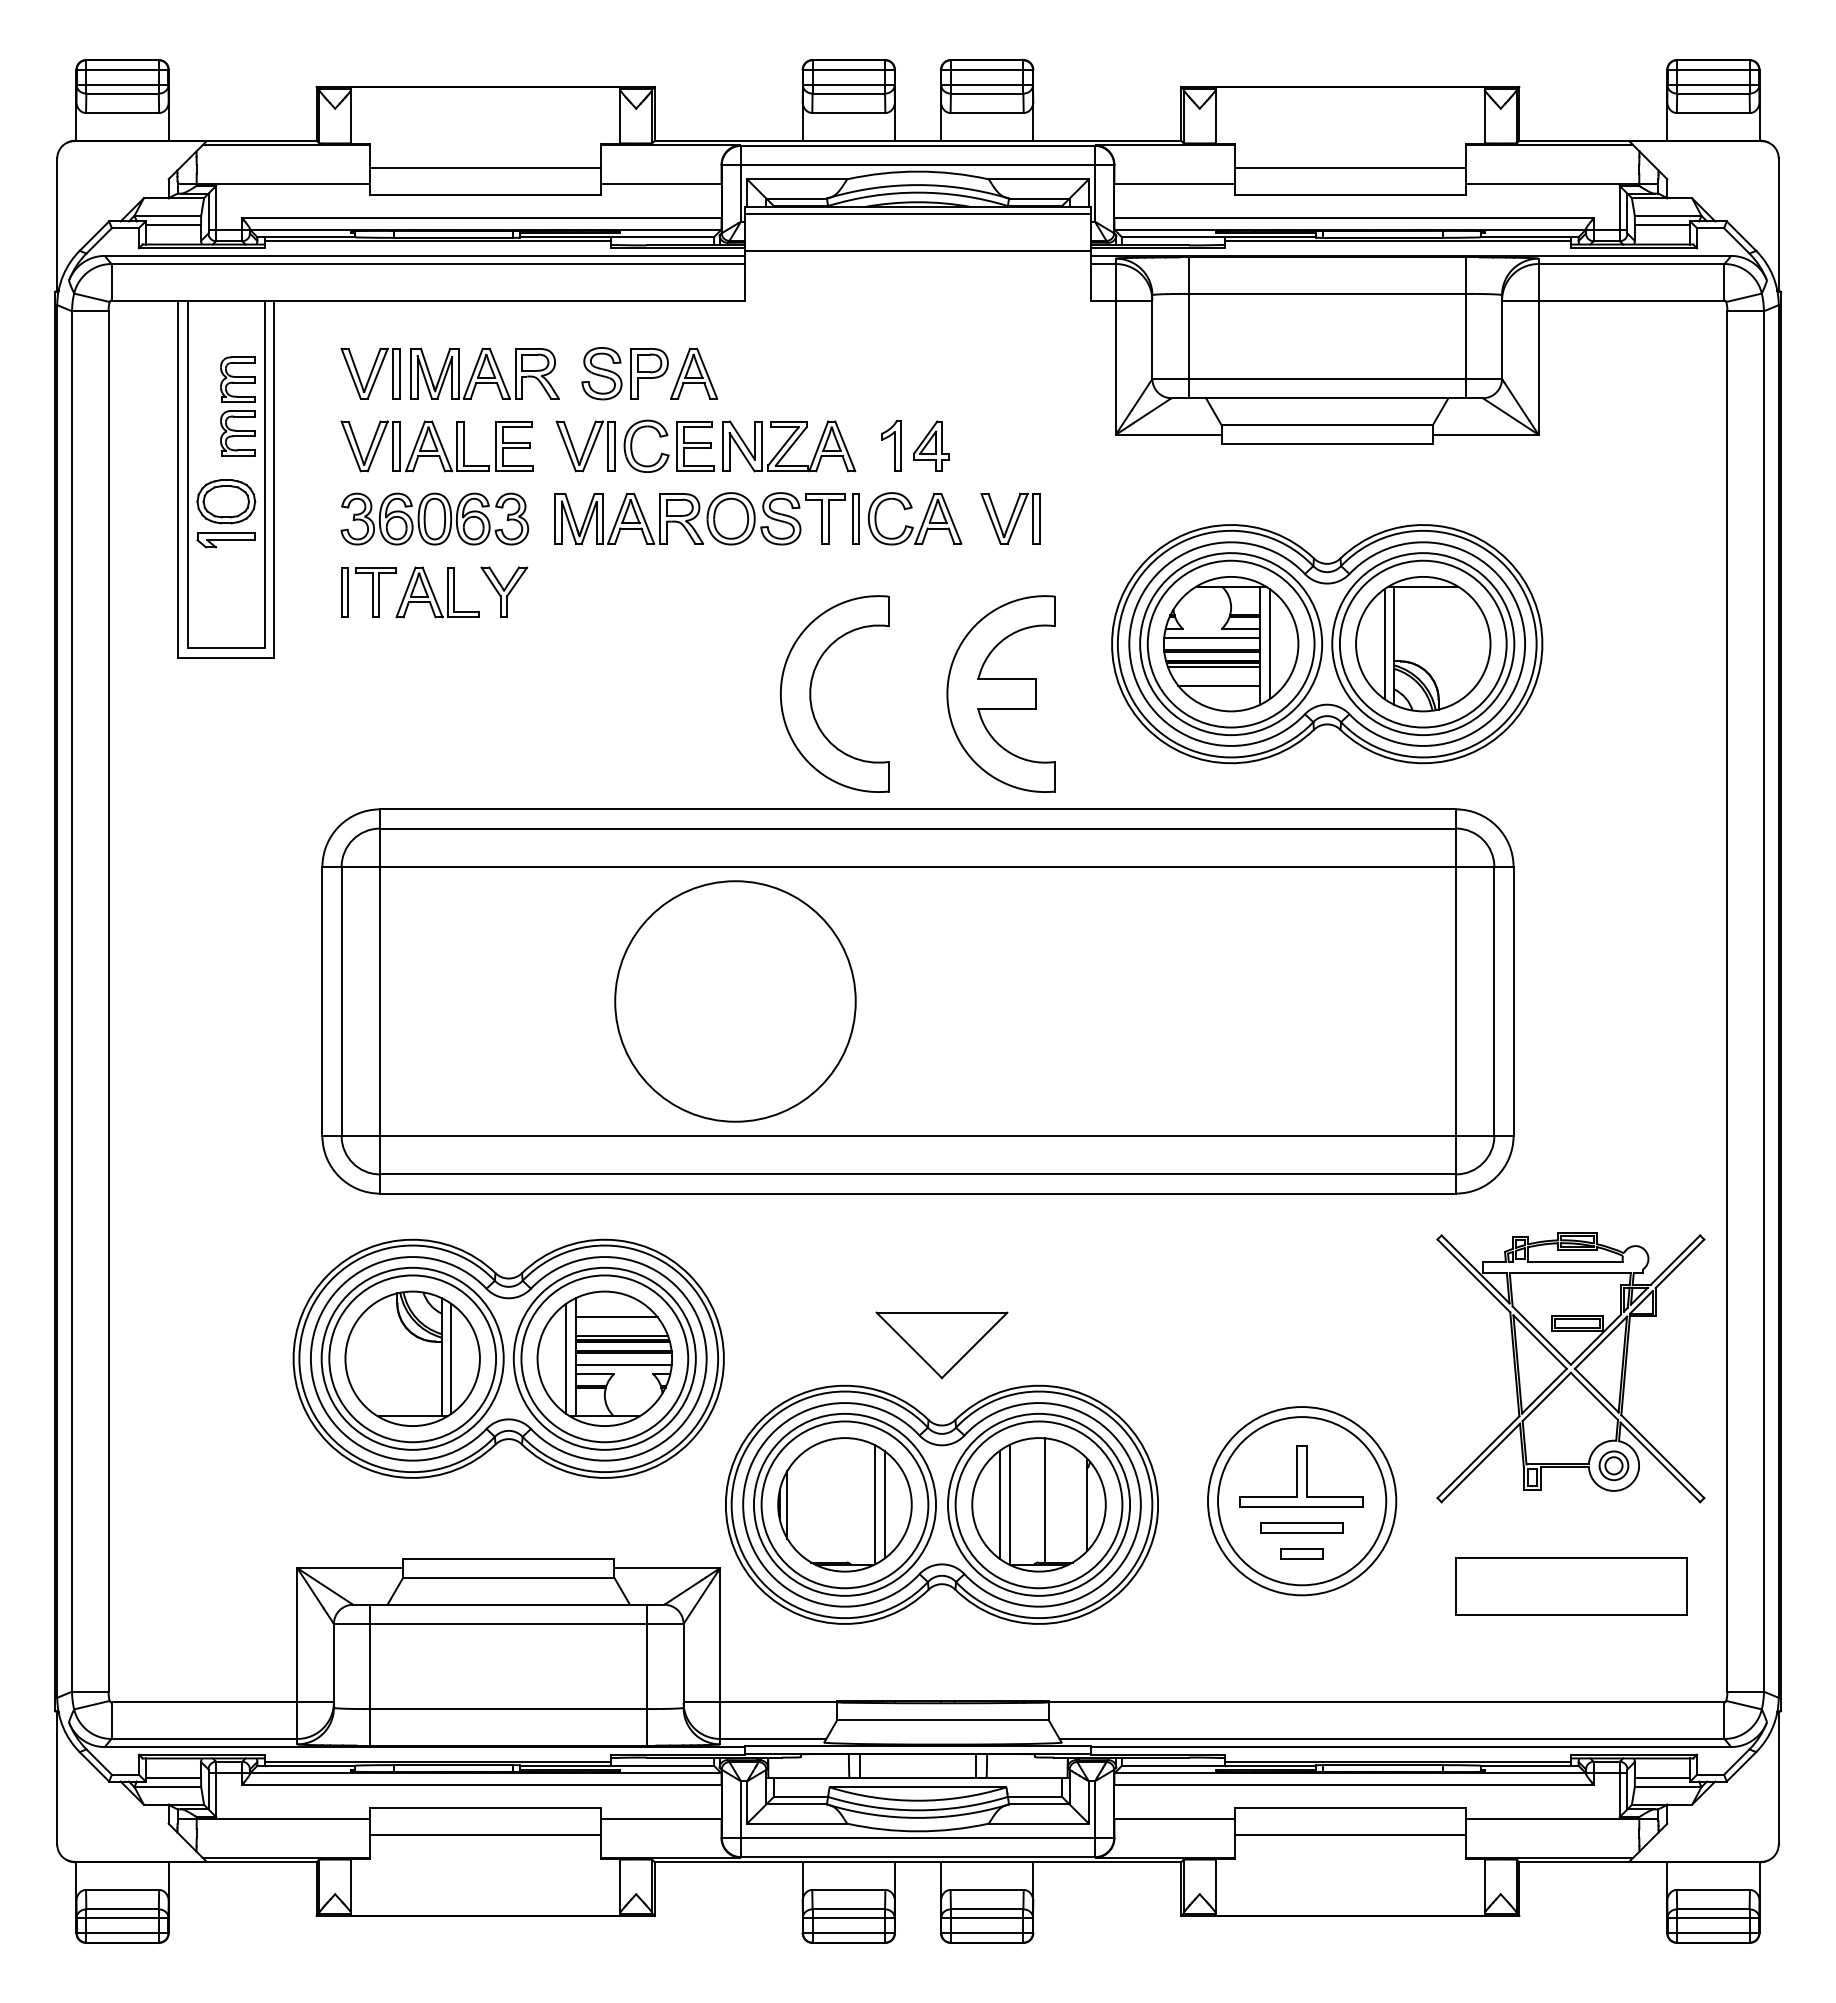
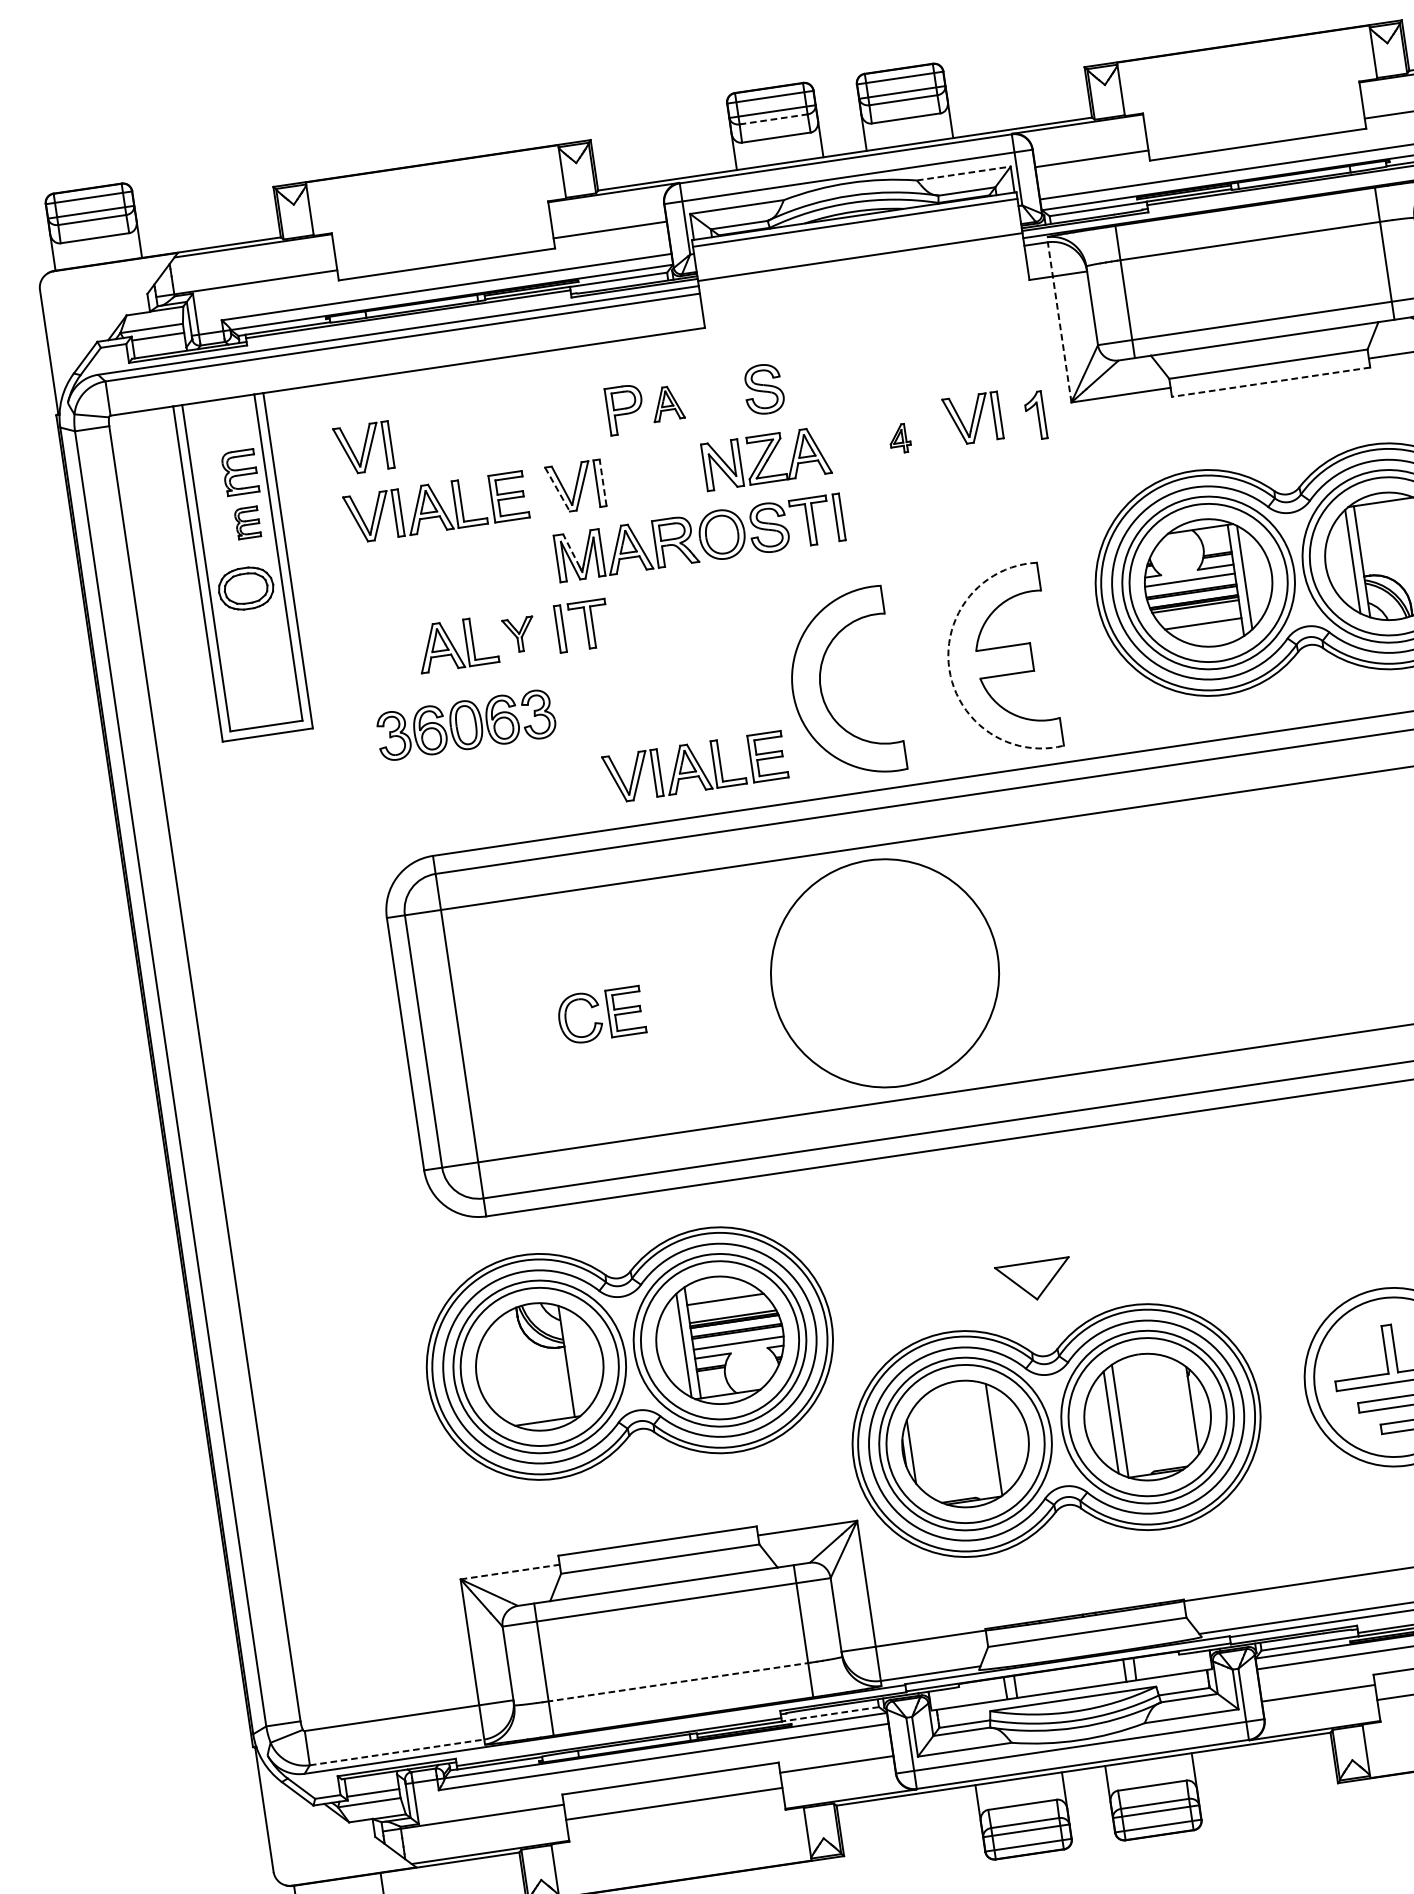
line: (849, 93) -> (774, 119), solid -> dashed
line: (485, 167) -> (443, 239), removed
line: (1350, 167) -> (1254, 119), removed
line: (1038, 179) -> (963, 173), solid -> dashed
line: (1115, 346) -> (1058, 319), solid -> dashed
part: (484, 373) -> (470, 432), removed
part: (601, 373) -> (763, 389), moved
part: (694, 373) -> (667, 403), size x0.7
part: (237, 433) -> (247, 523), size x0.7
line: (1327, 444) -> (1271, 382), solid -> dashed
part: (676, 445) -> (608, 1013), moved
part: (891, 445) -> (1035, 415), moved
part: (931, 445) -> (899, 438), size x0.6
line: (566, 446) -> (557, 489), solid -> dashed
line: (614, 446) -> (602, 482), solid -> dashed
line: (571, 511) -> (571, 549), solid -> dashed
part: (434, 518) -> (465, 724), moved
part: (1010, 518) -> (972, 418), moved
part: (912, 526) -> (893, 516), removed
part: (225, 540) -> (250, 625), removed
part: (504, 591) -> (519, 634), size x0.7
part: (368, 592) -> (582, 625), moved
arc: (947, 694) -> (949, 669), solid -> dashed
part: (666, 757) -> (694, 767), added
circle: (735, 1001) -> (885, 973), moved
part: (941, 1345) -> (1034, 1281), size x0.6
line: (451, 1358) -> (576, 1361), removed
line: (1044, 1500) -> (1152, 1412), removed
line: (884, 1504) -> (1002, 1438), removed
line: (350, 1568) -> (510, 1572), solid -> dashed
line: (510, 1709) -> (680, 1682), solid -> dashed
line: (204, 1738) -> (397, 1751), solid -> dashed
line: (662, 1765) -> (830, 1713), solid -> dashed

